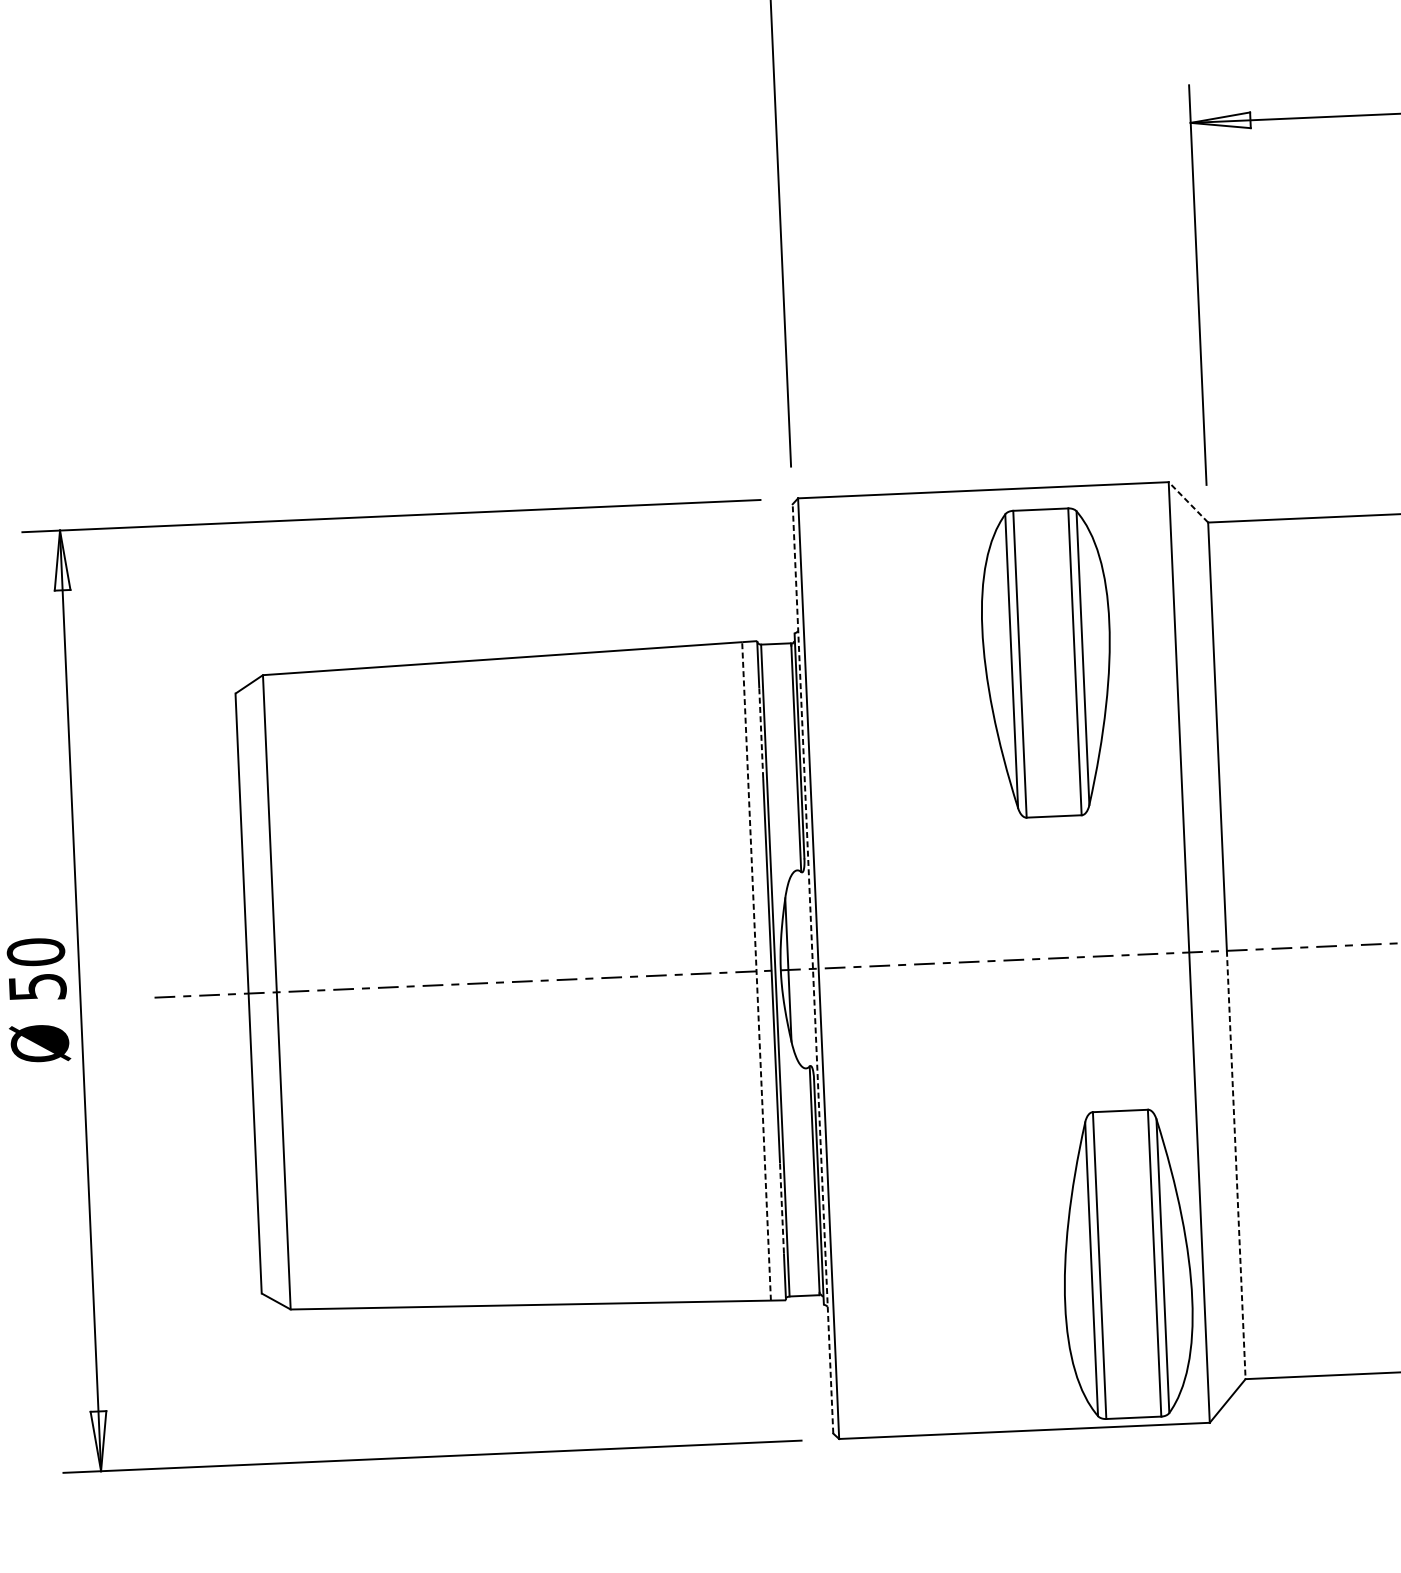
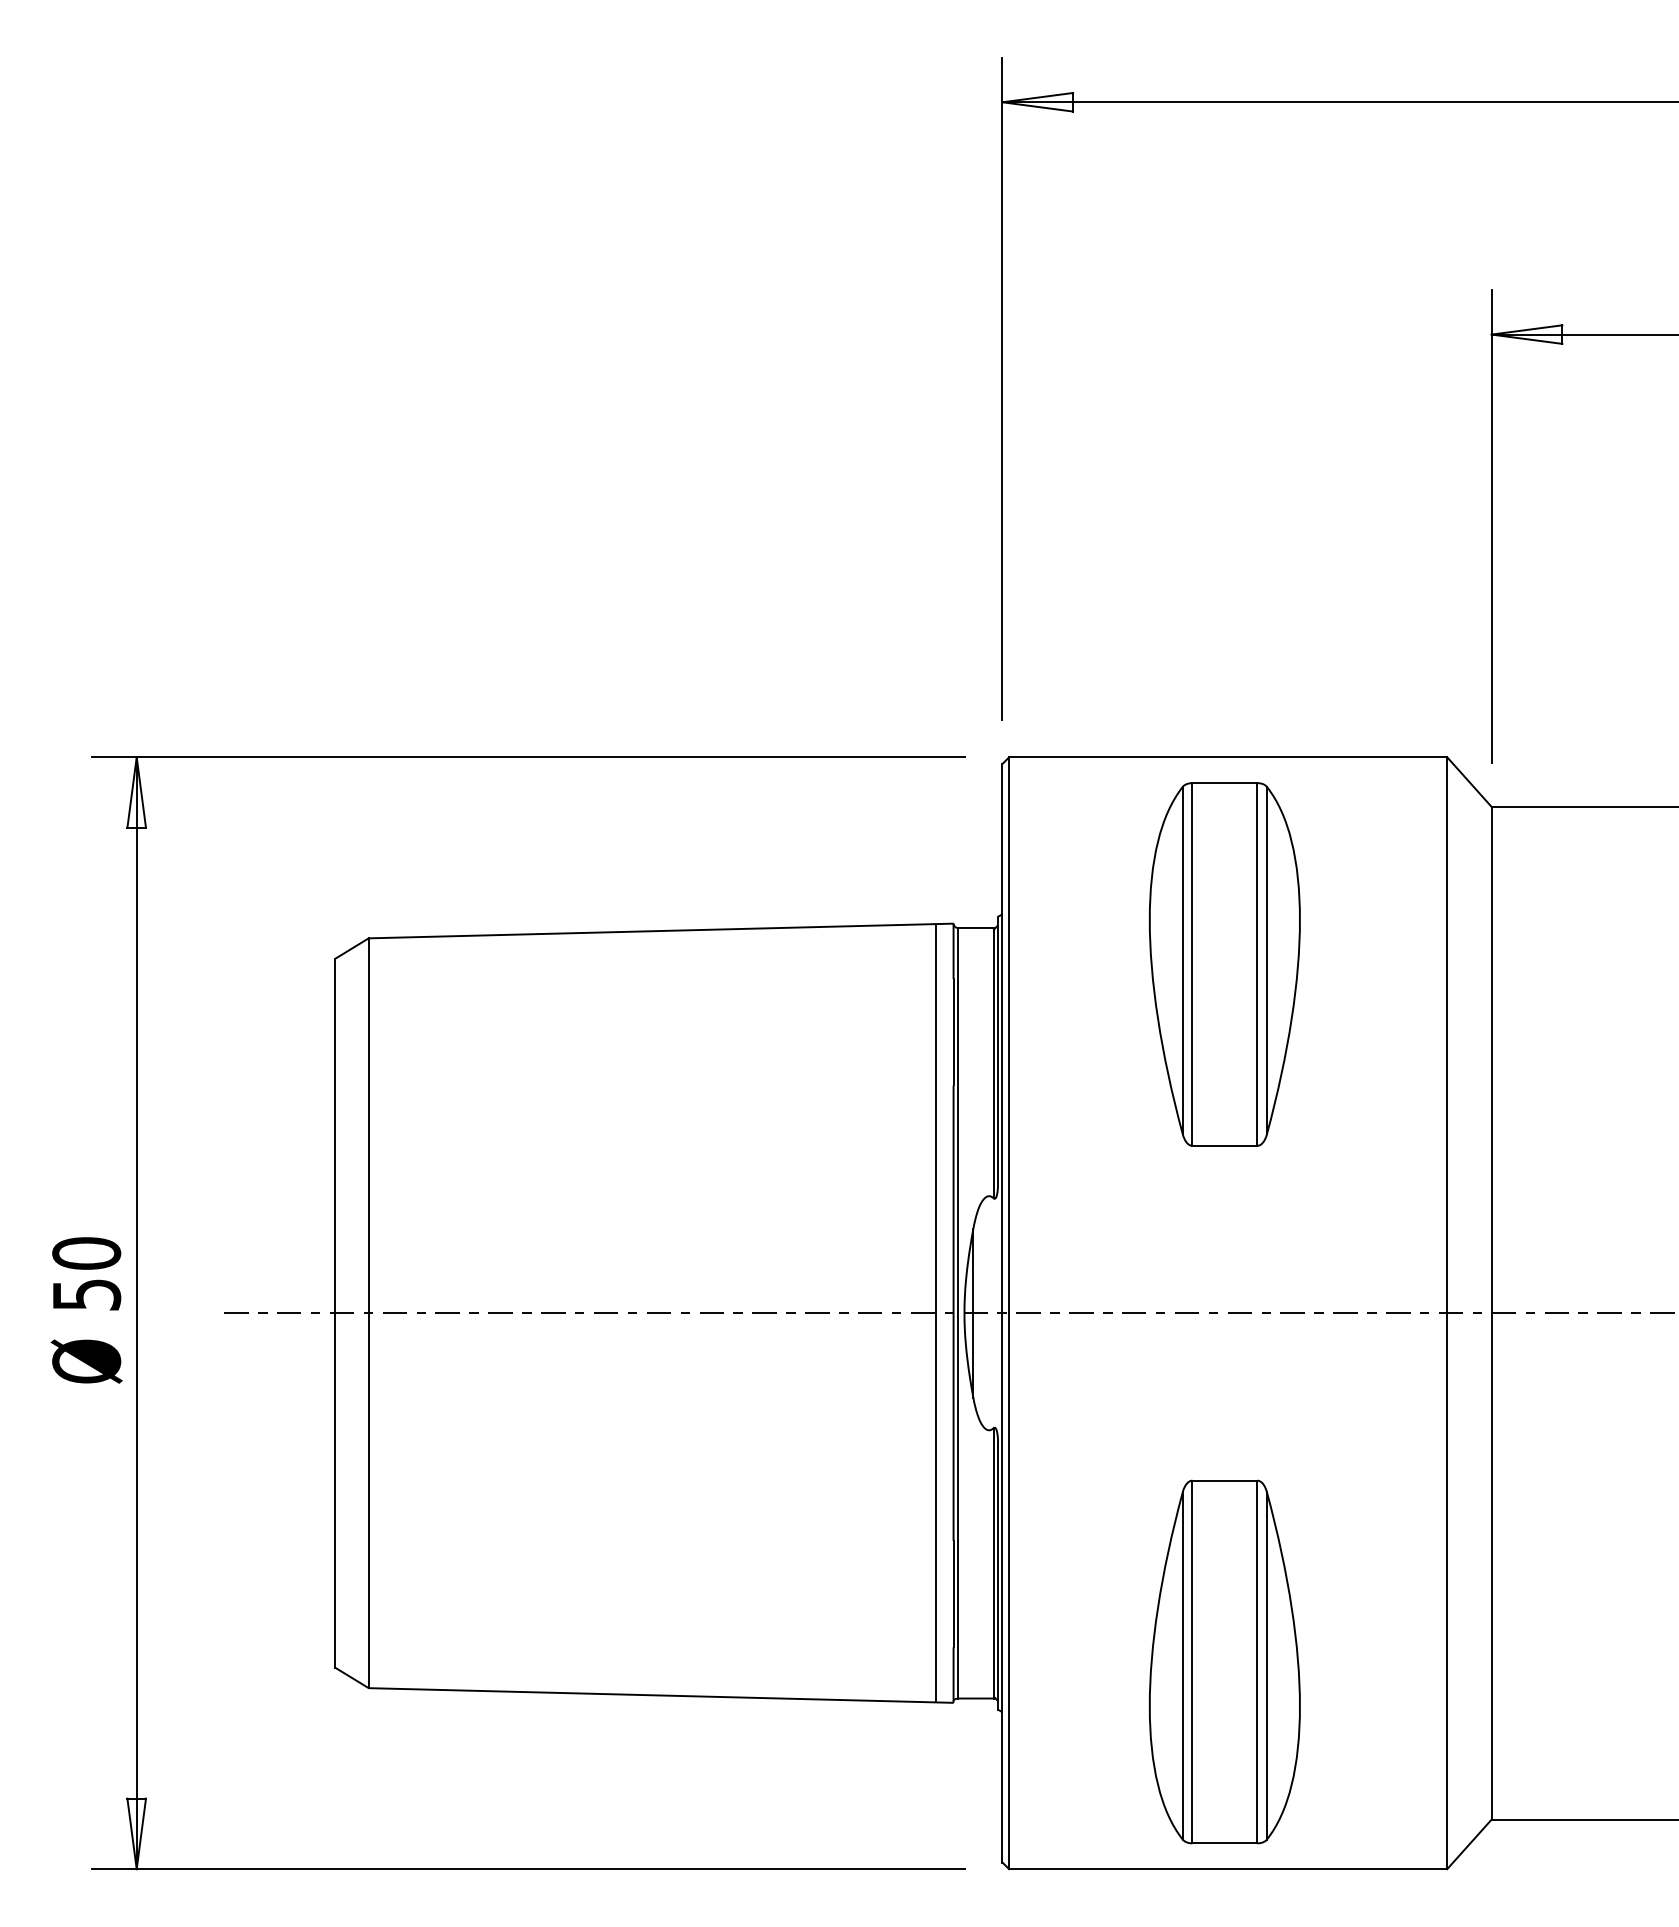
line: (1188, 501) -> (1469, 781), dashed -> solid
part: (1047, 663) -> (1224, 964), moved
line: (761, 732) -> (953, 1031), dashed -> solid
line: (812, 968) -> (1002, 1312), dashed -> solid
line: (756, 970) -> (935, 1312), dashed -> solid
line: (1236, 1165) -> (1491, 1566), dashed -> solid
line: (781, 1207) -> (953, 1593), dashed -> solid
part: (1126, 1263) -> (1224, 1661), moved

